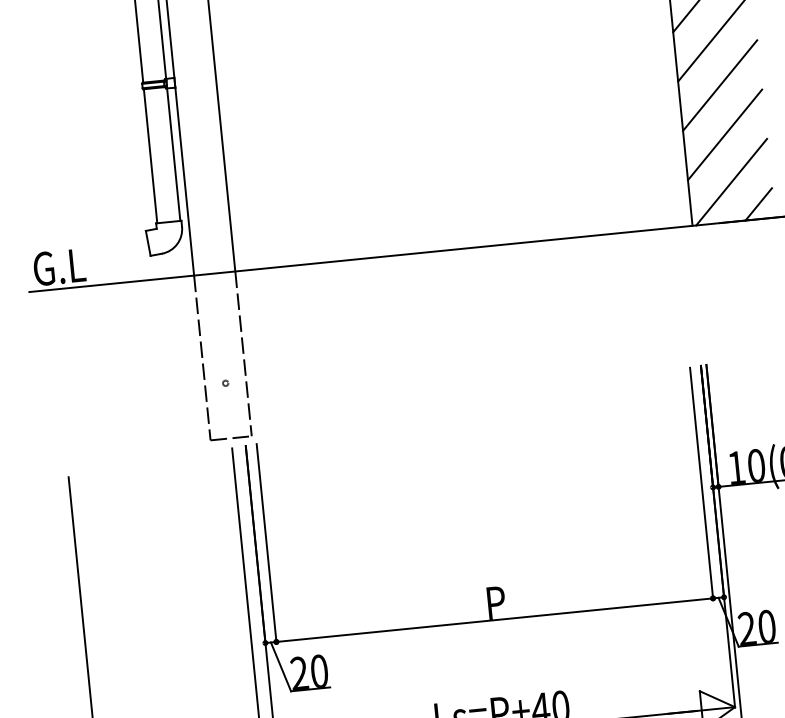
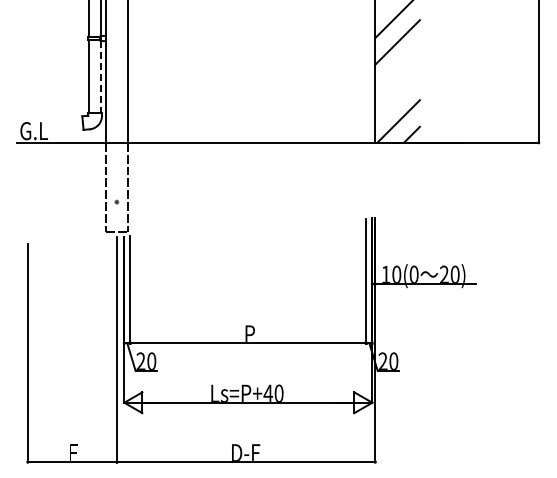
line: (719, 84) -> (397, 68), removed
line: (724, 134) -> (397, 95), removed
line: (173, 153) -> (101, 76), solid -> dashed

